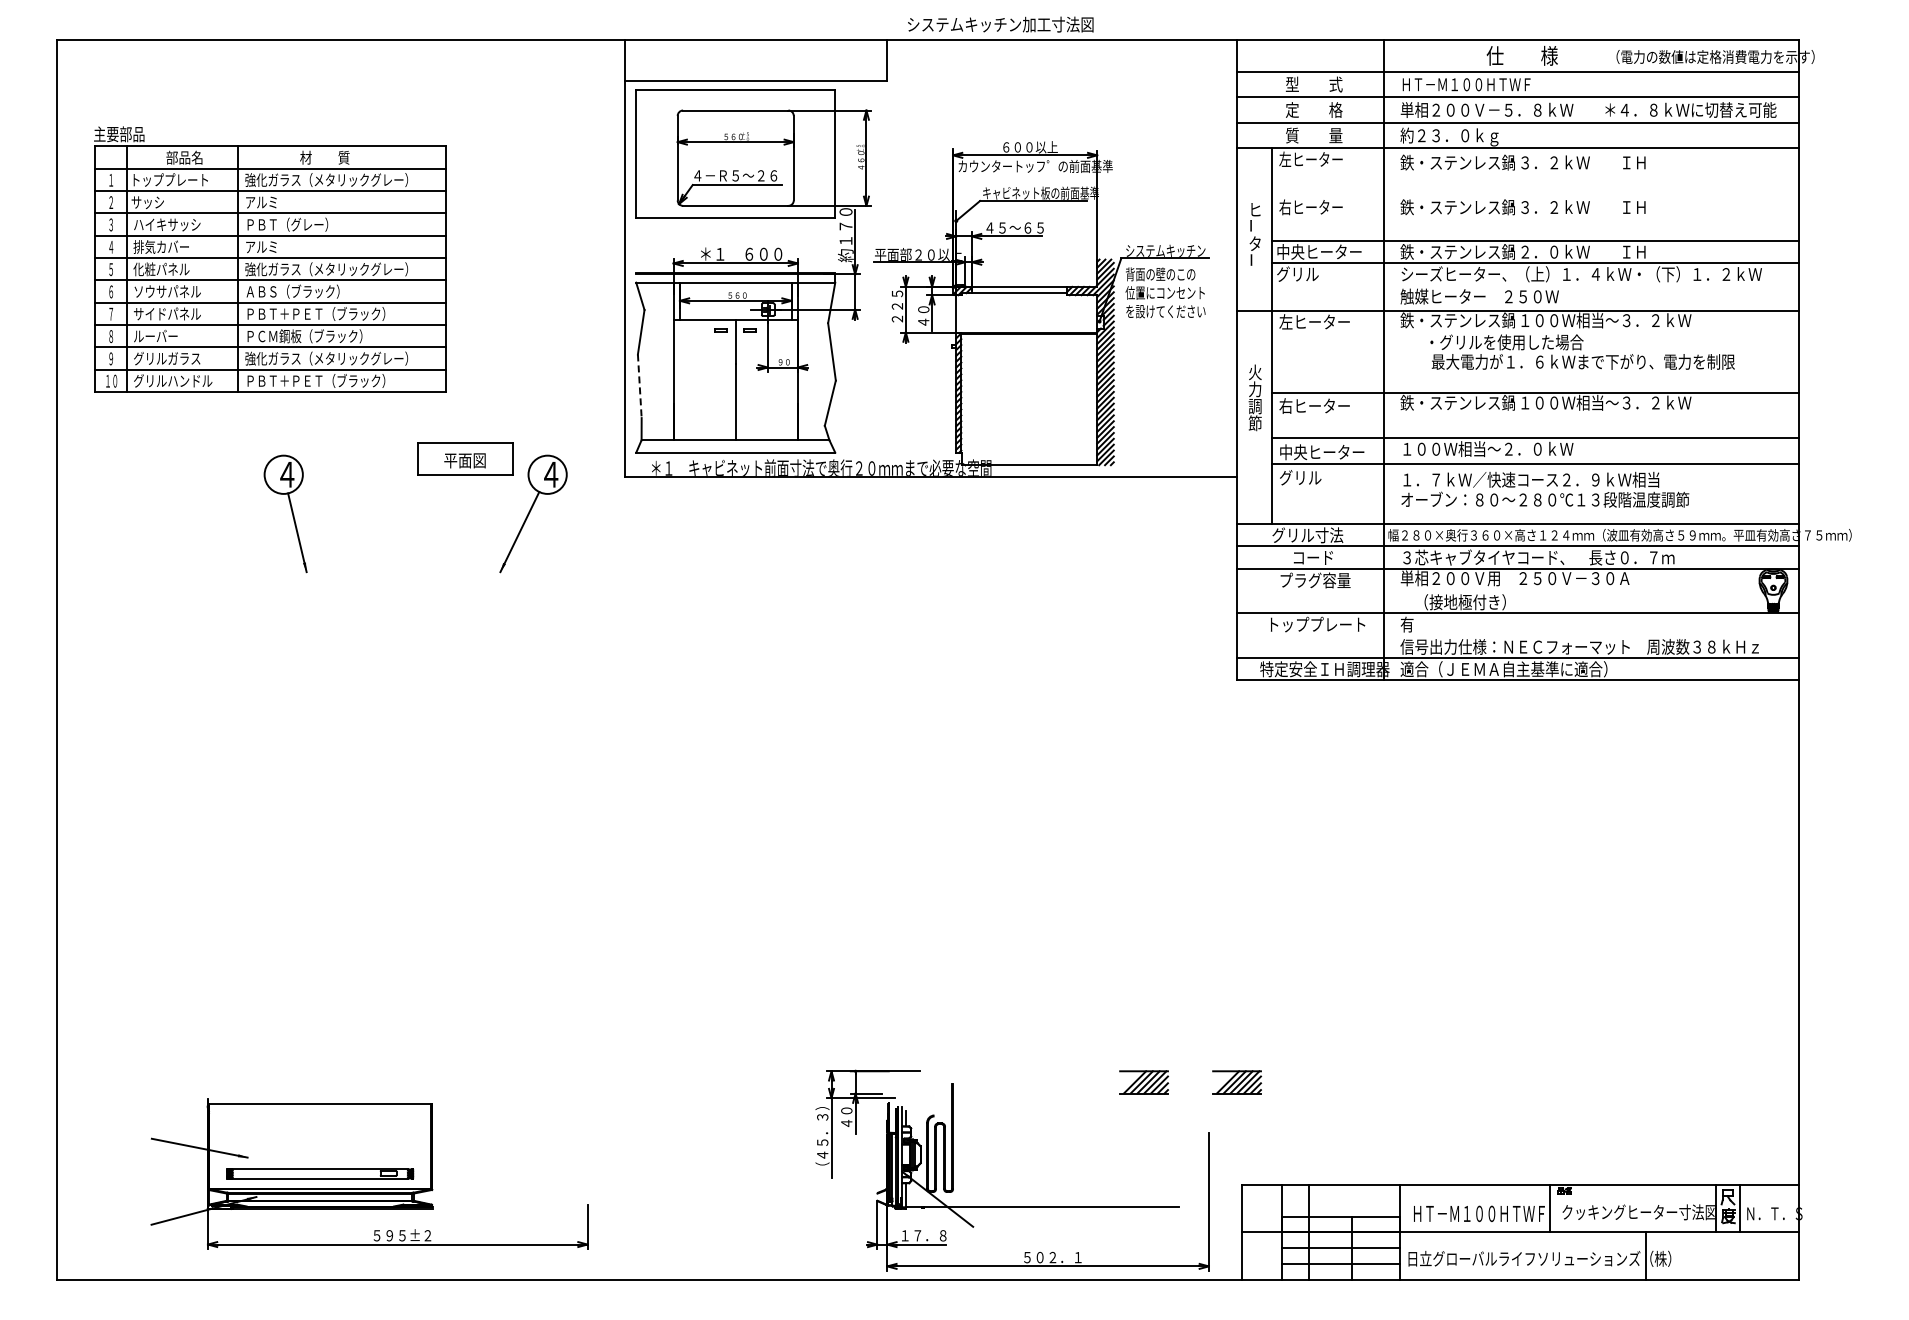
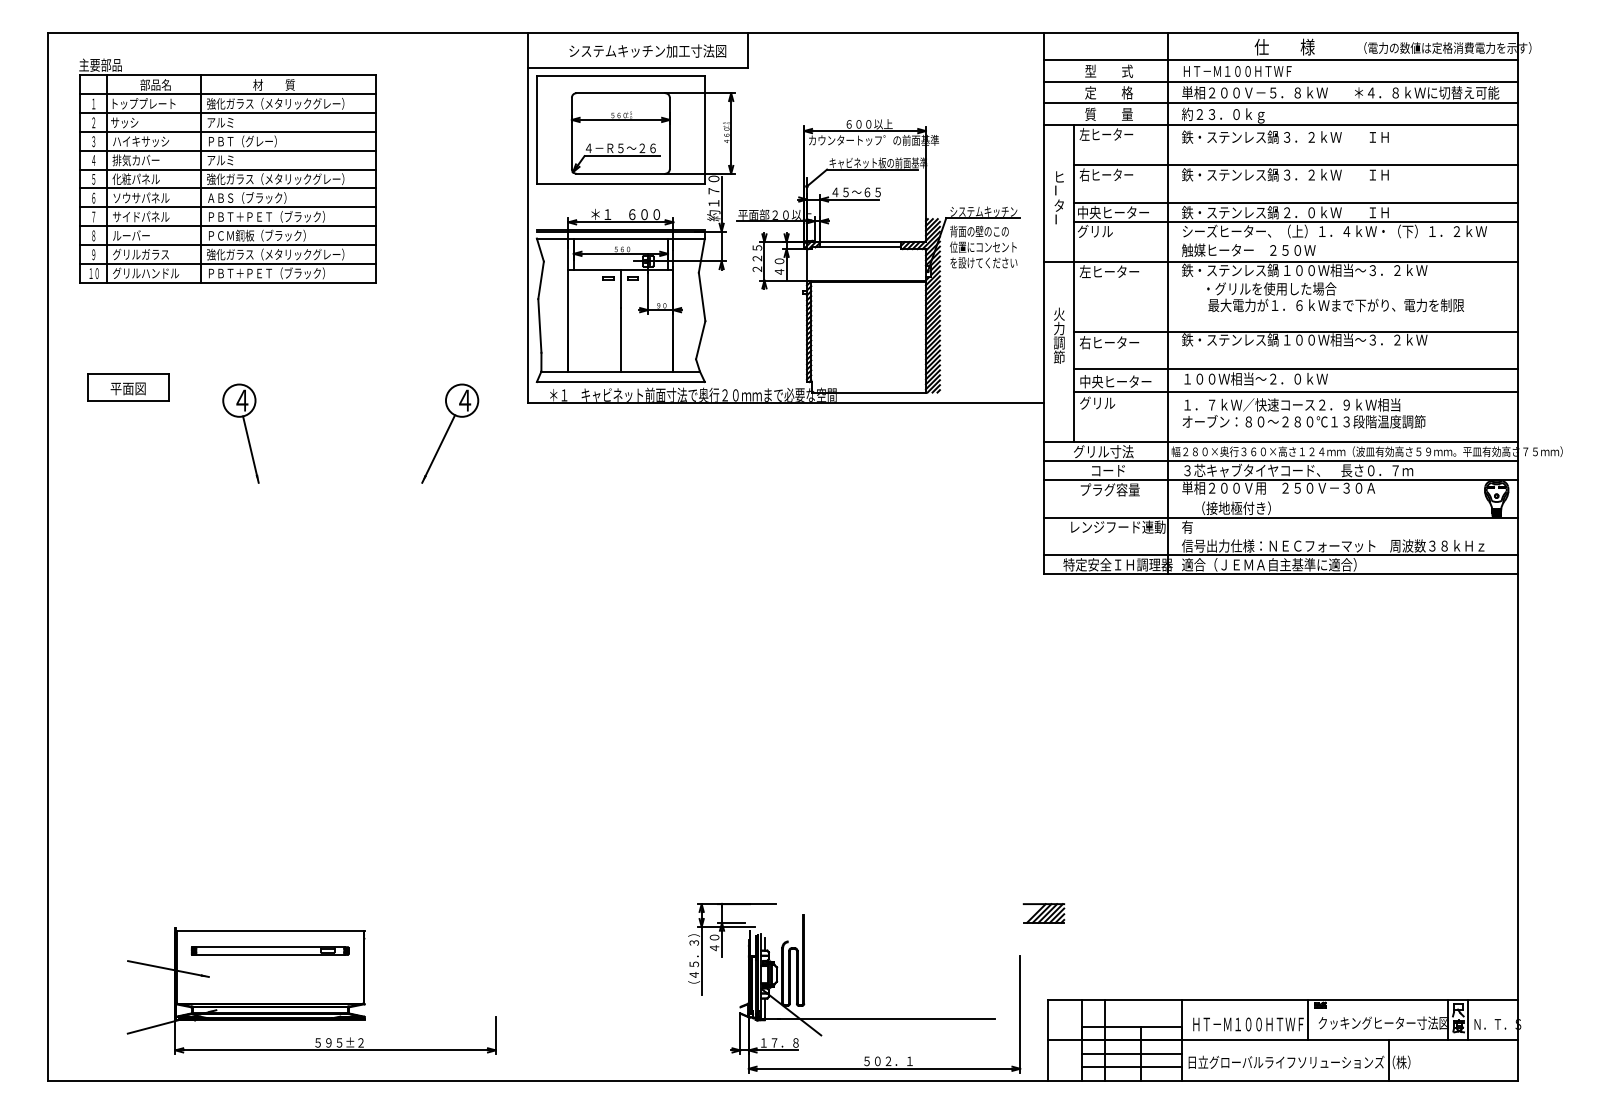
text: (1000, 24) -> (647, 51), moved
line: (1535, 195) -> (1295, 164), added
part: (270, 259) -> (228, 170), moved
line: (639, 386) -> (539, 326), dashed -> solid
part: (465, 458) -> (128, 386), moved
text: (1325, 624) -> (1118, 527), トッププレート -> レンジフード連動
part: (1144, 1082) -> (965, 913), removed
part: (320, 1173) -> (270, 950), moved

